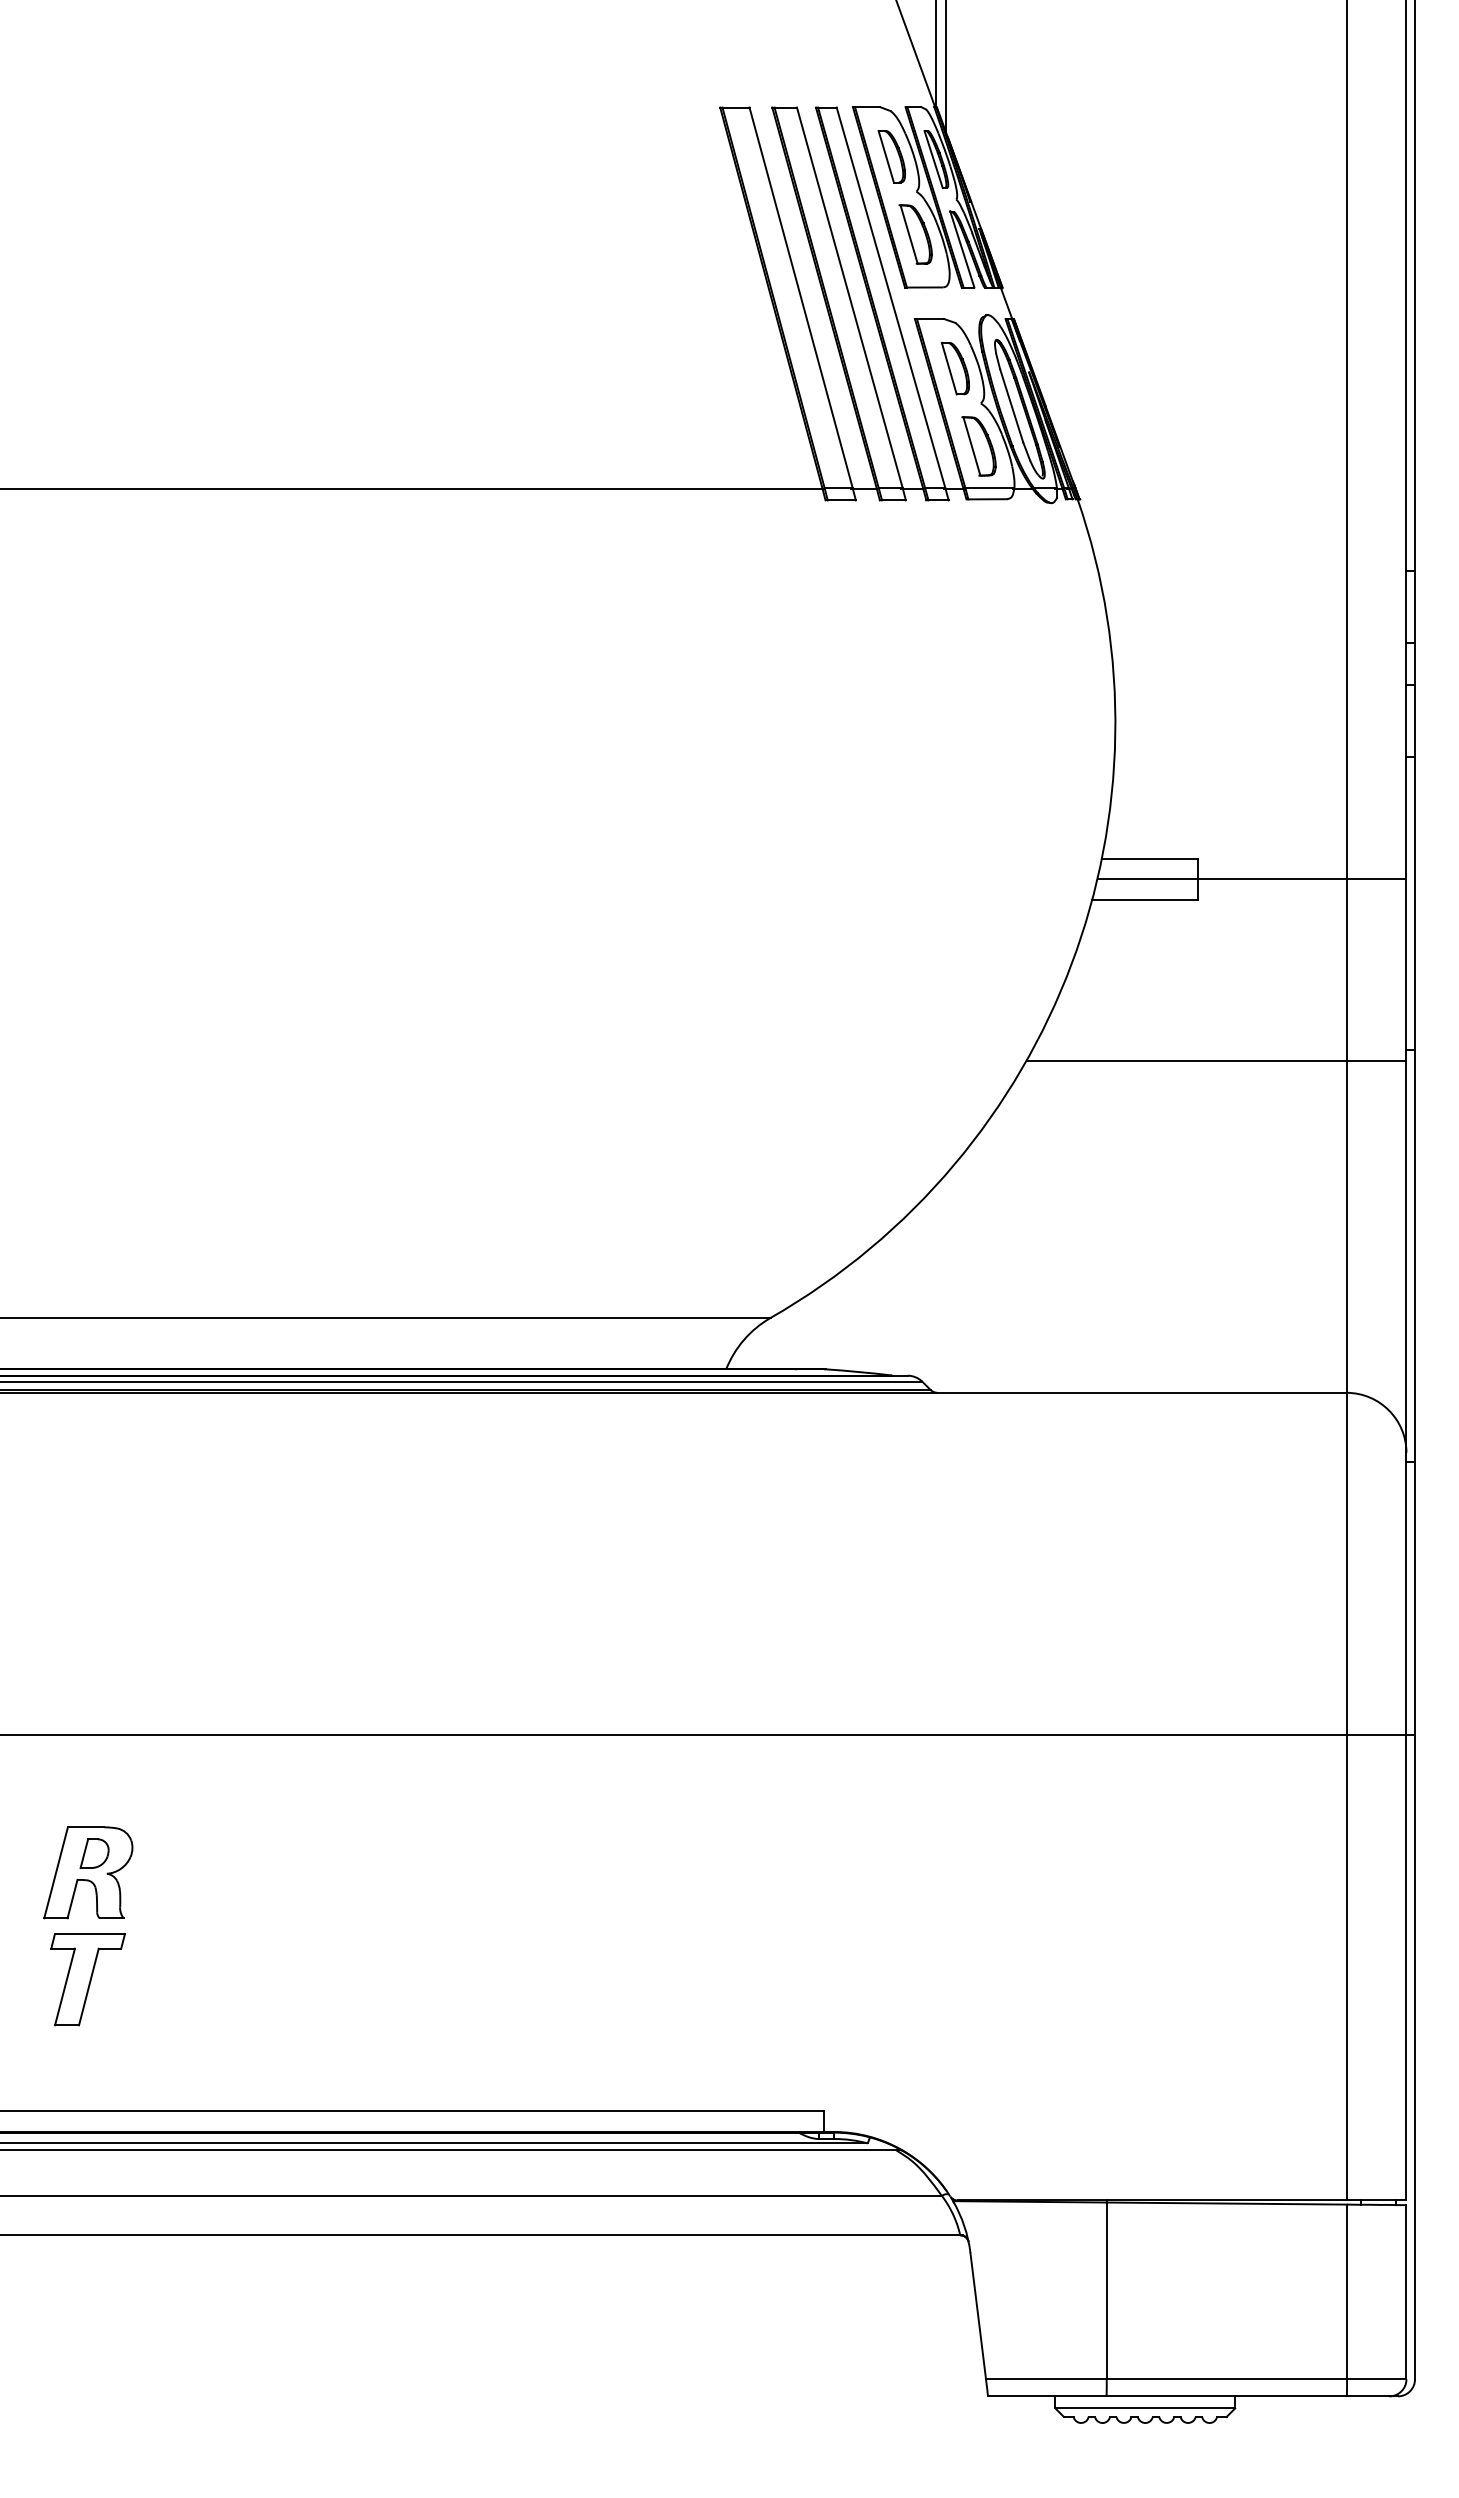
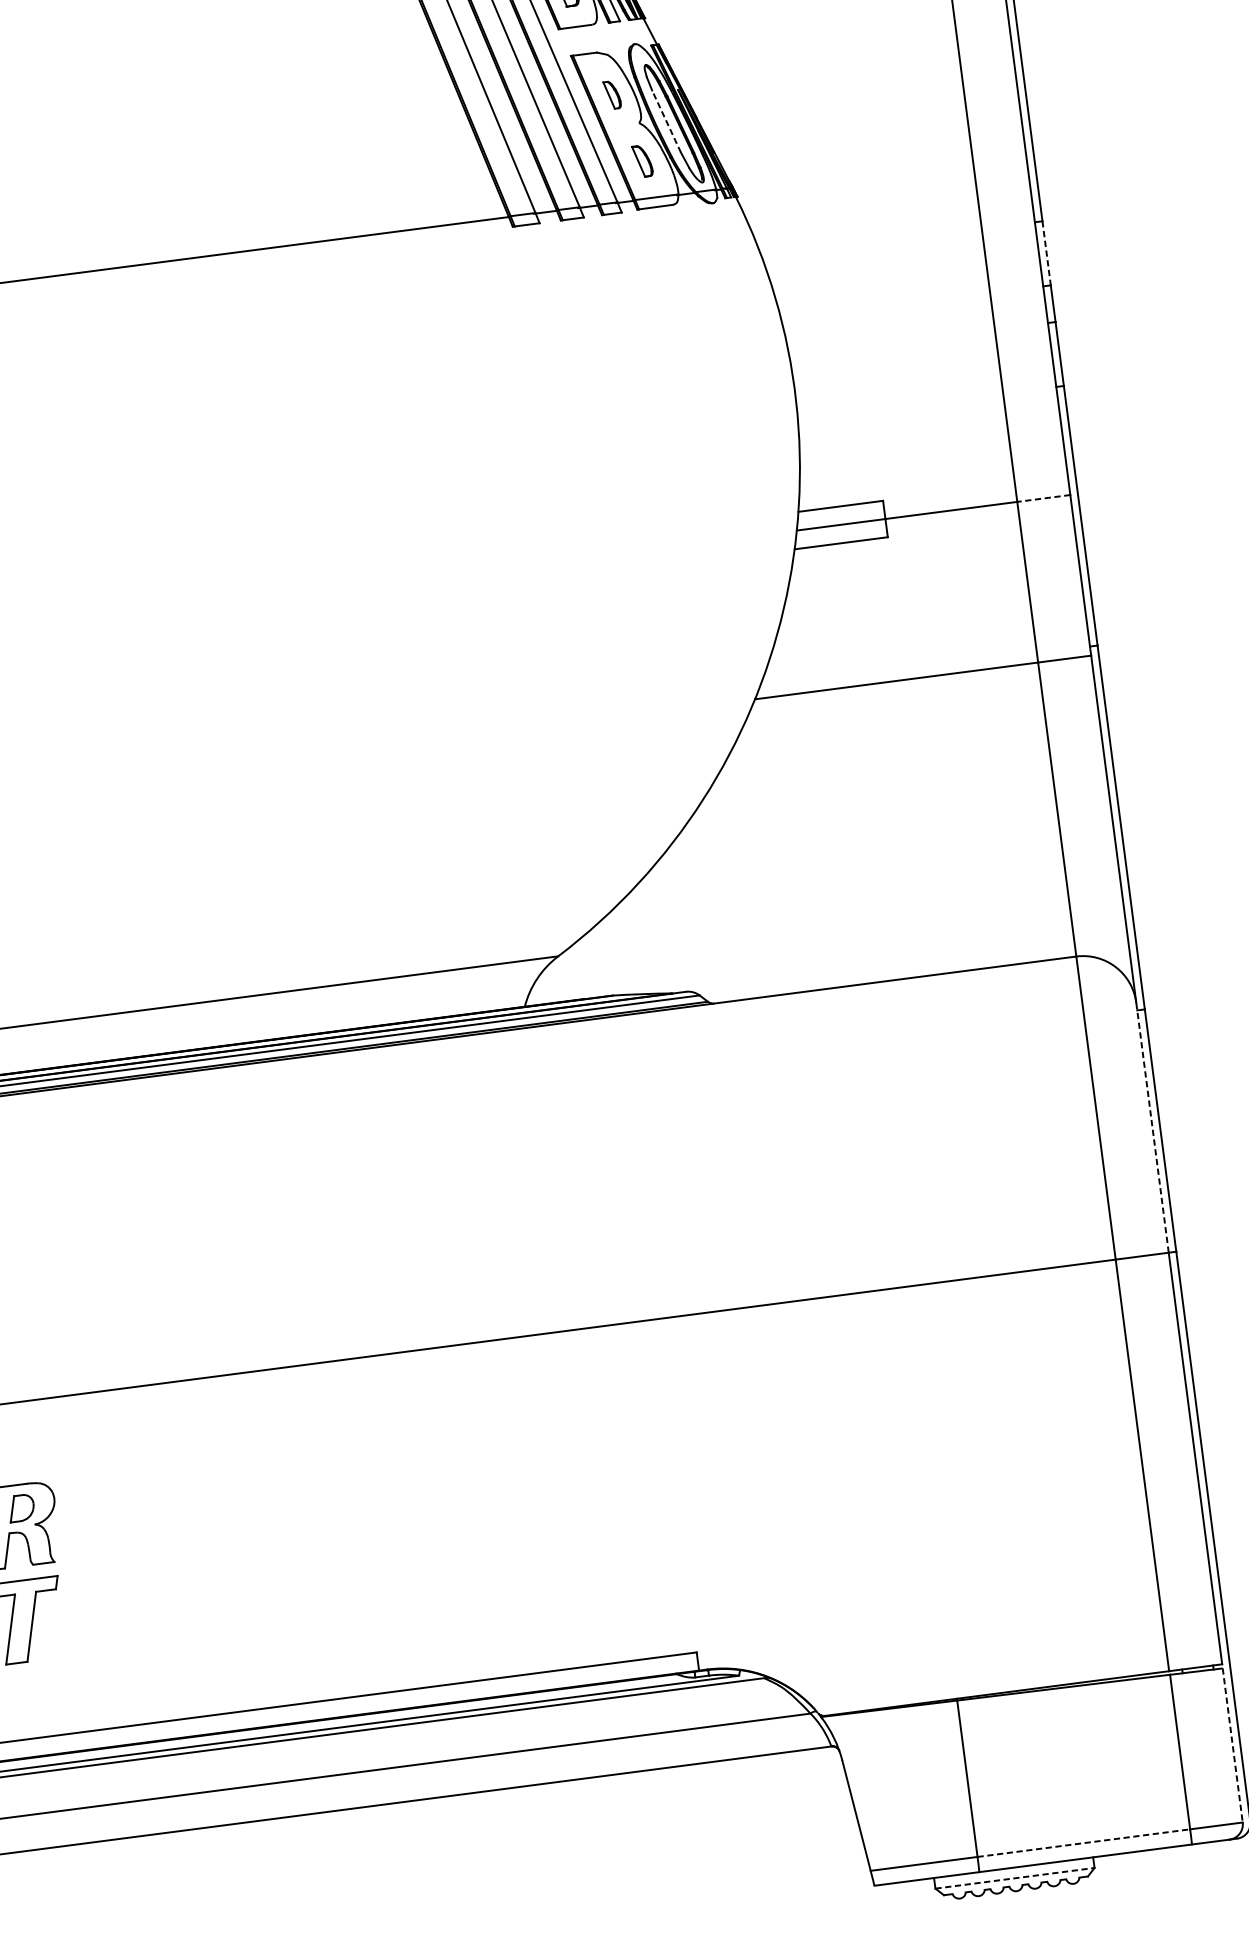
part: (954, 368) -> (611, 95), size x0.6
line: (1011, 405) -> (666, 121), solid -> dashed
part: (978, 446) -> (641, 161), size x0.6
line: (1415, 607) -> (1047, 253), solid -> dashed
line: (1376, 879) -> (1043, 498), solid -> dashed
line: (1406, 1593) -> (1152, 1127), solid -> dashed
line: (1406, 2292) -> (1232, 1745), solid -> dashed
line: (1227, 2379) -> (1084, 1843), solid -> dashed
line: (1145, 2408) -> (1015, 1878), solid -> dashed

